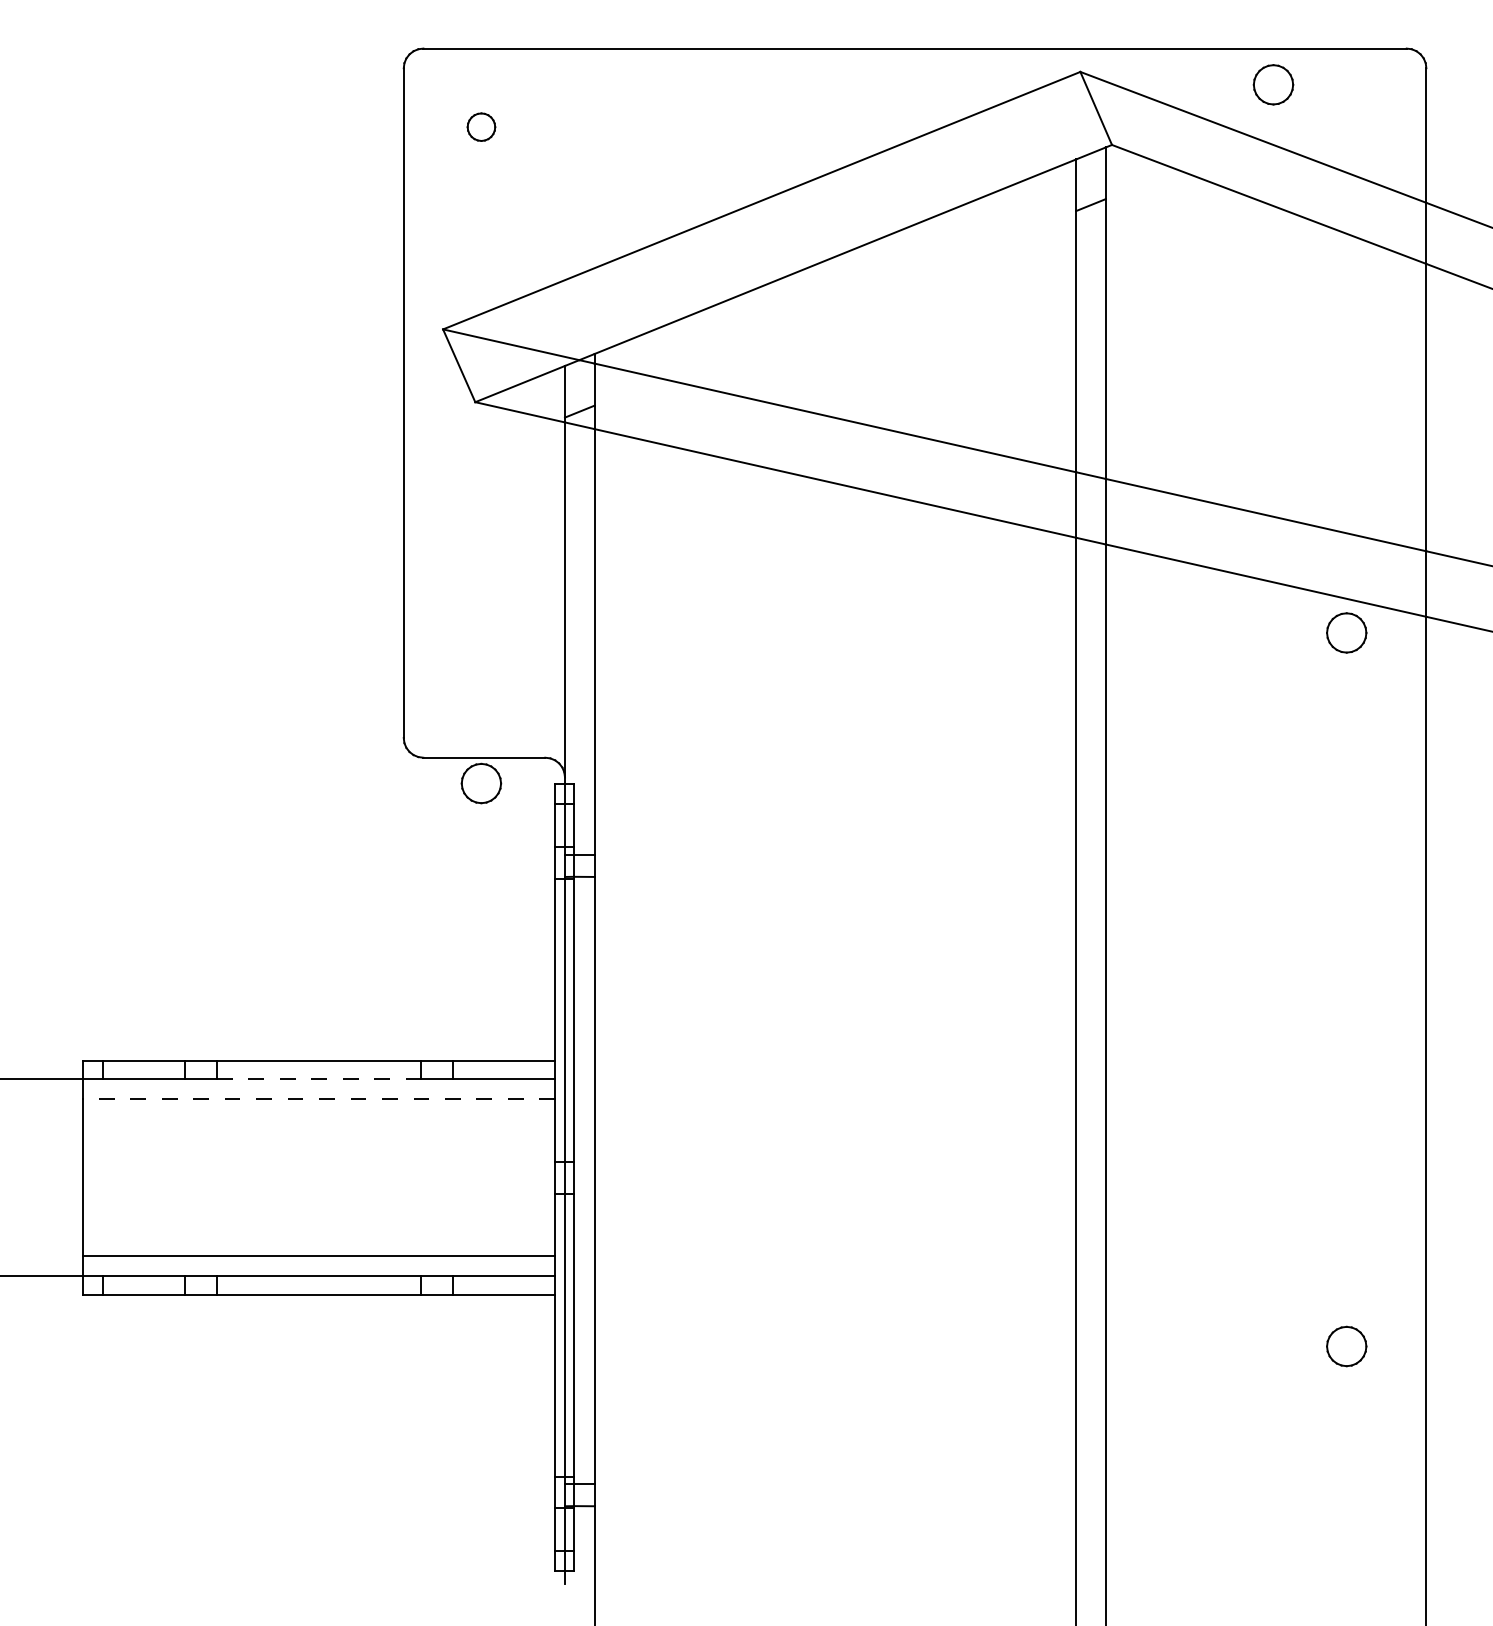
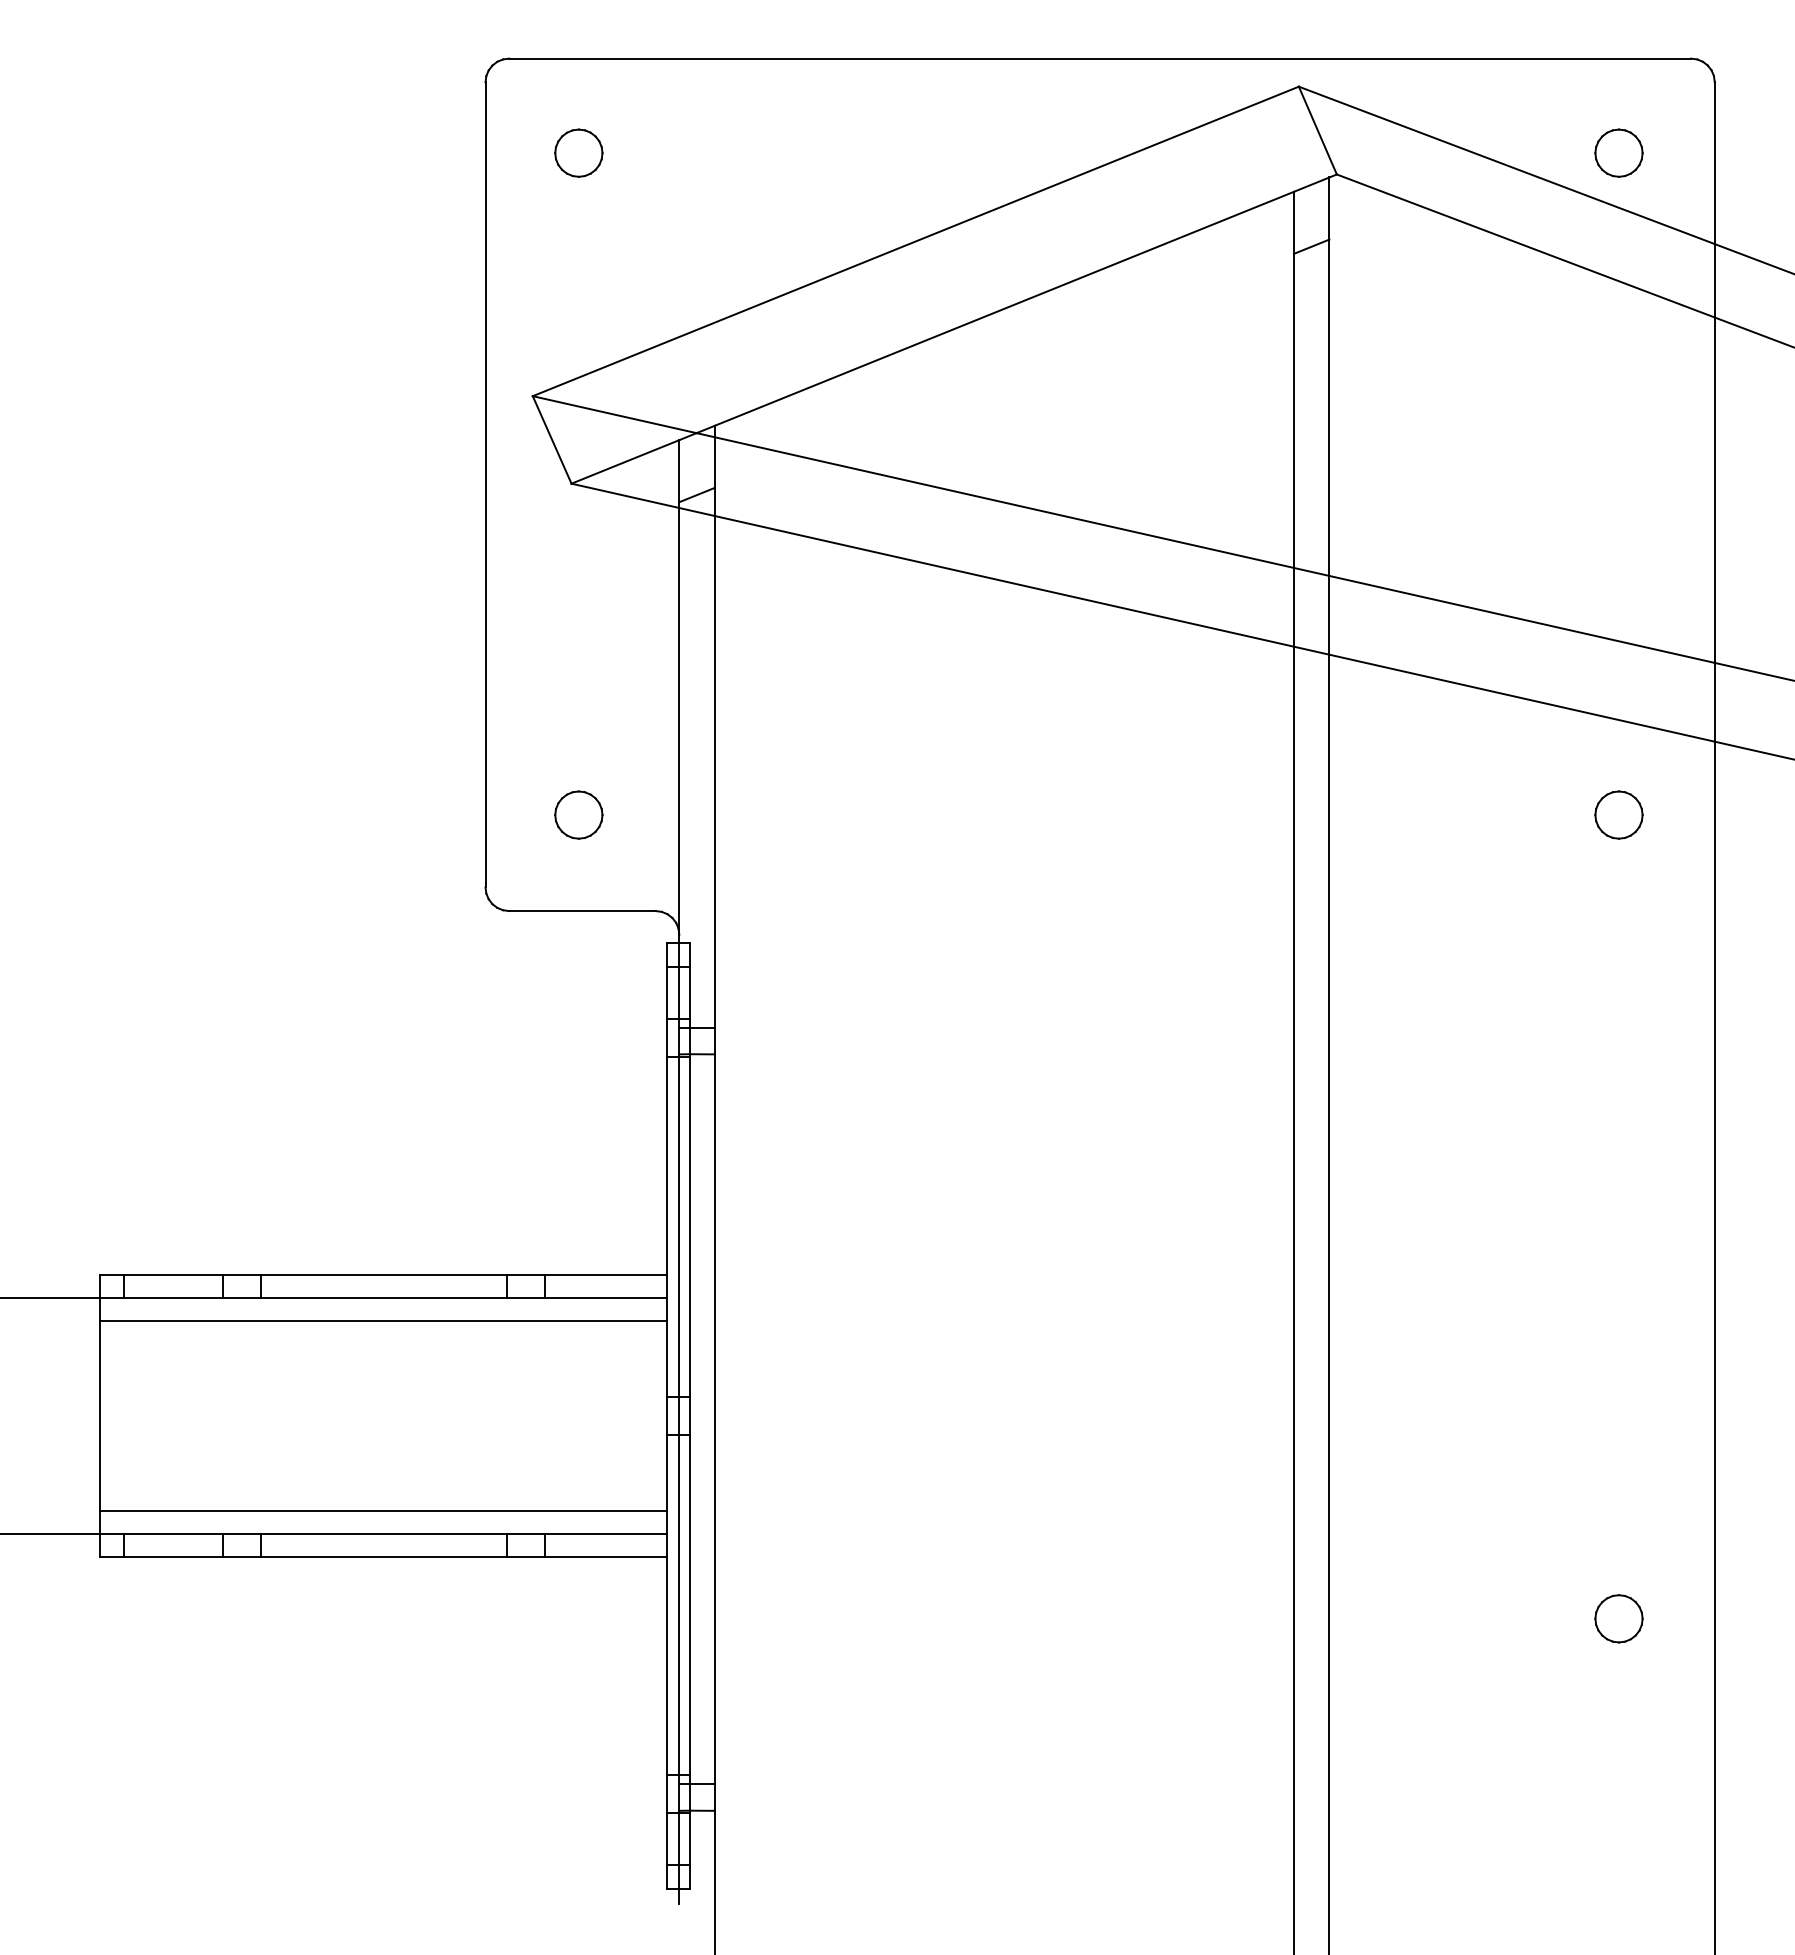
part: (1273, 84) -> (1618, 152), moved
part: (481, 126) -> (578, 152), size x1.43
part: (1346, 632) -> (1618, 814), moved
part: (481, 783) -> (578, 814), moved
line: (318, 1079) -> (383, 1297), dashed -> solid
line: (318, 1099) -> (383, 1321), dashed -> solid

